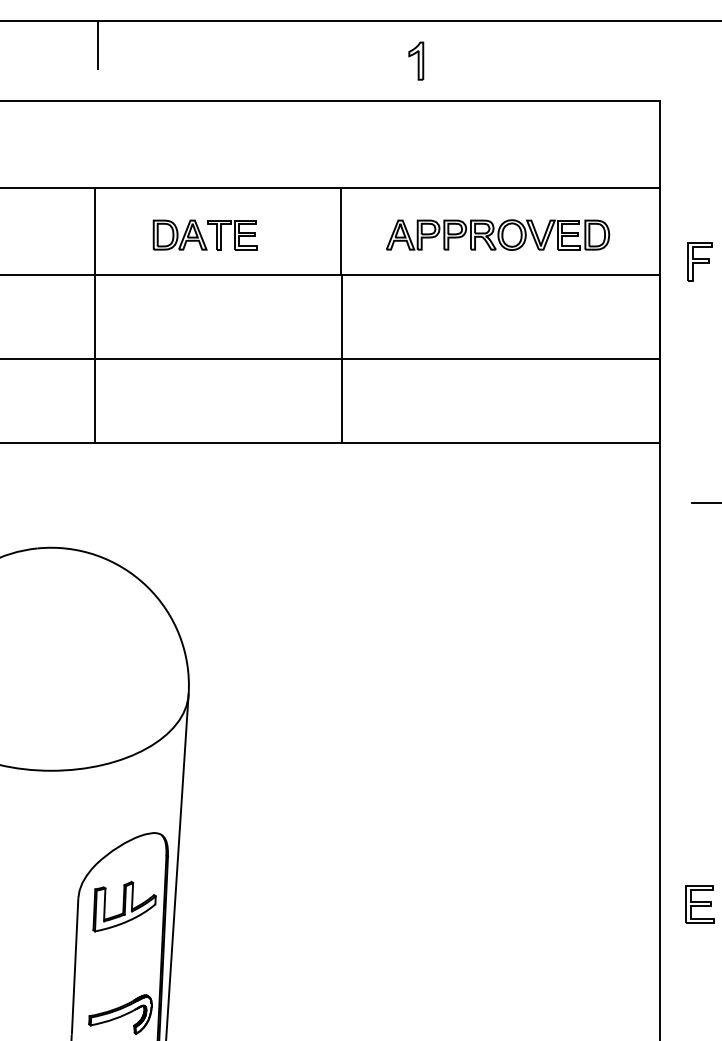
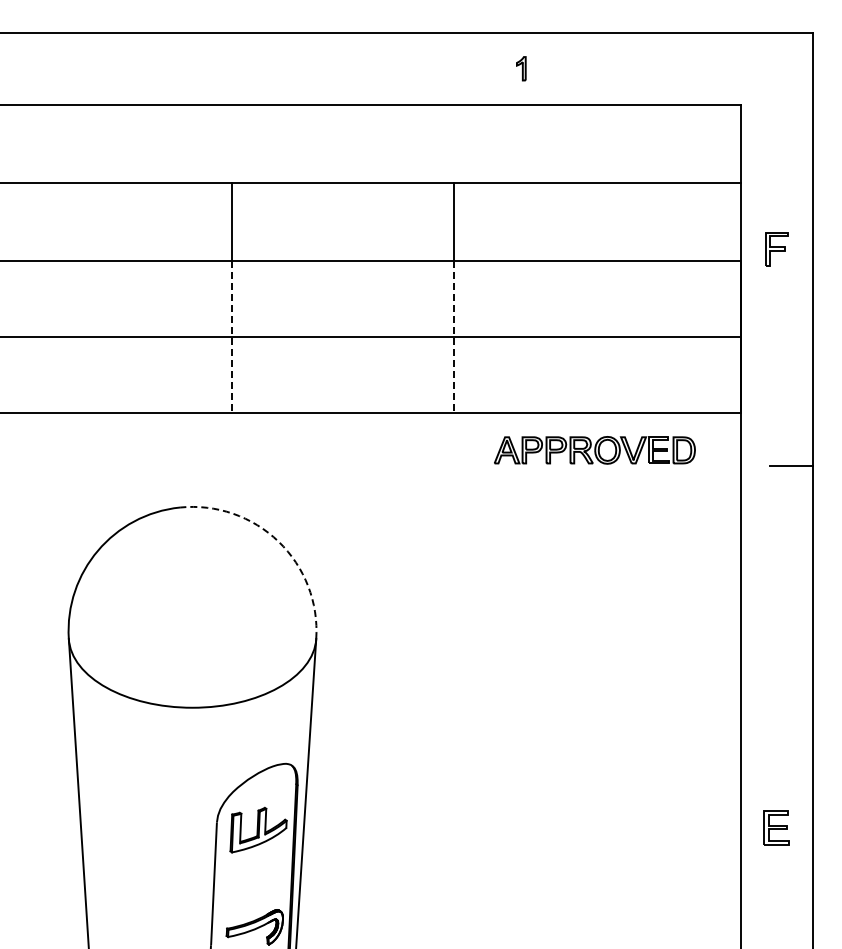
line: (97, 44) -> (234, 53), removed
part: (416, 60) -> (521, 68), size x0.7
part: (205, 235) -> (331, 225), removed
part: (497, 235) -> (594, 450), moved
line: (95, 359) -> (232, 337), solid -> dashed
line: (341, 359) -> (453, 337), solid -> dashed
arc: (146, 586) -> (278, 541), solid -> dashed

